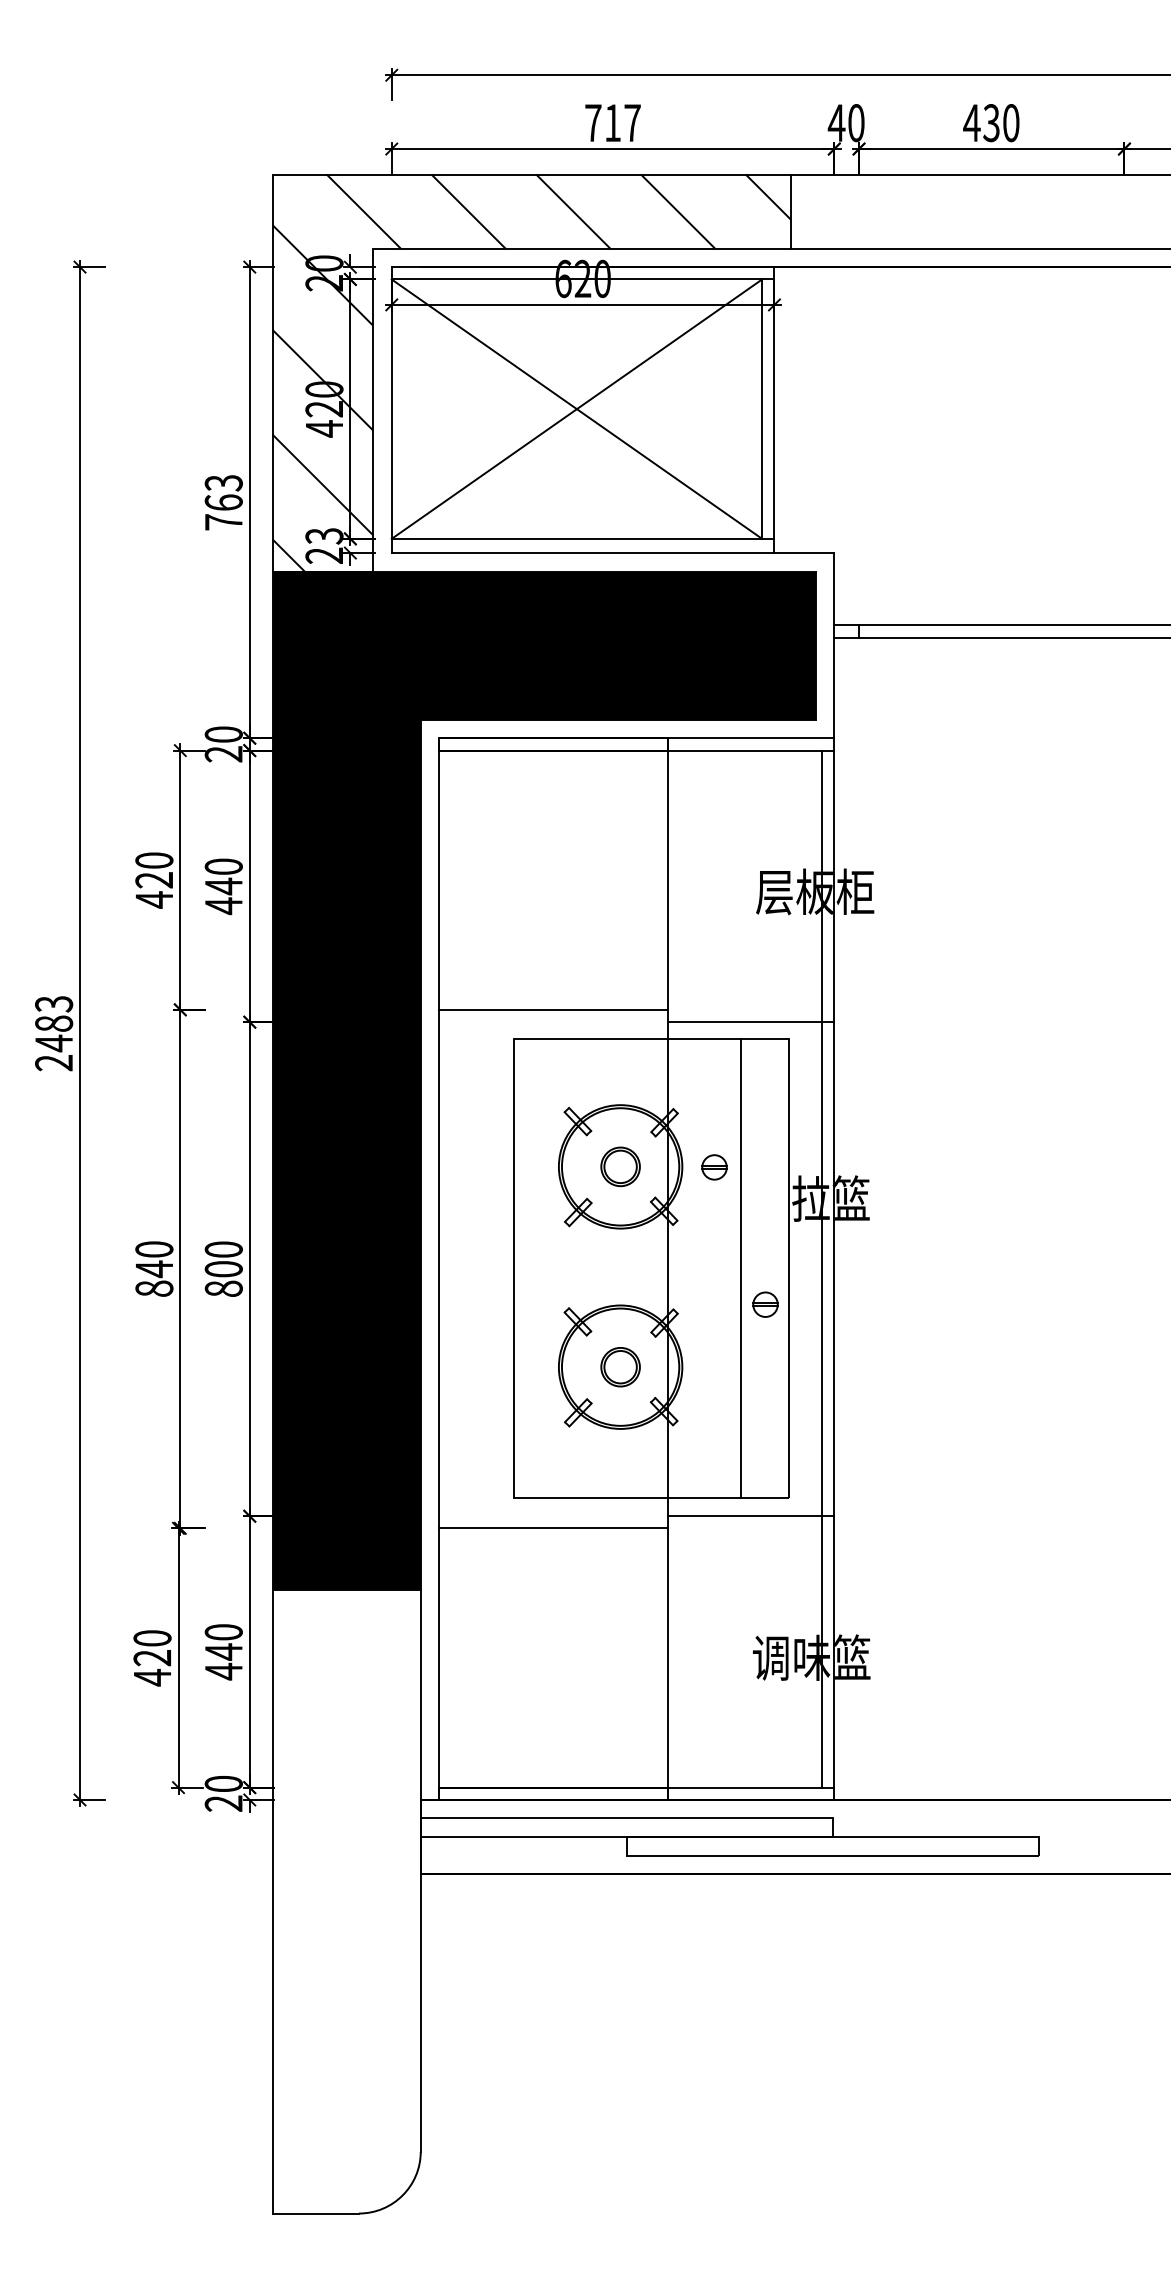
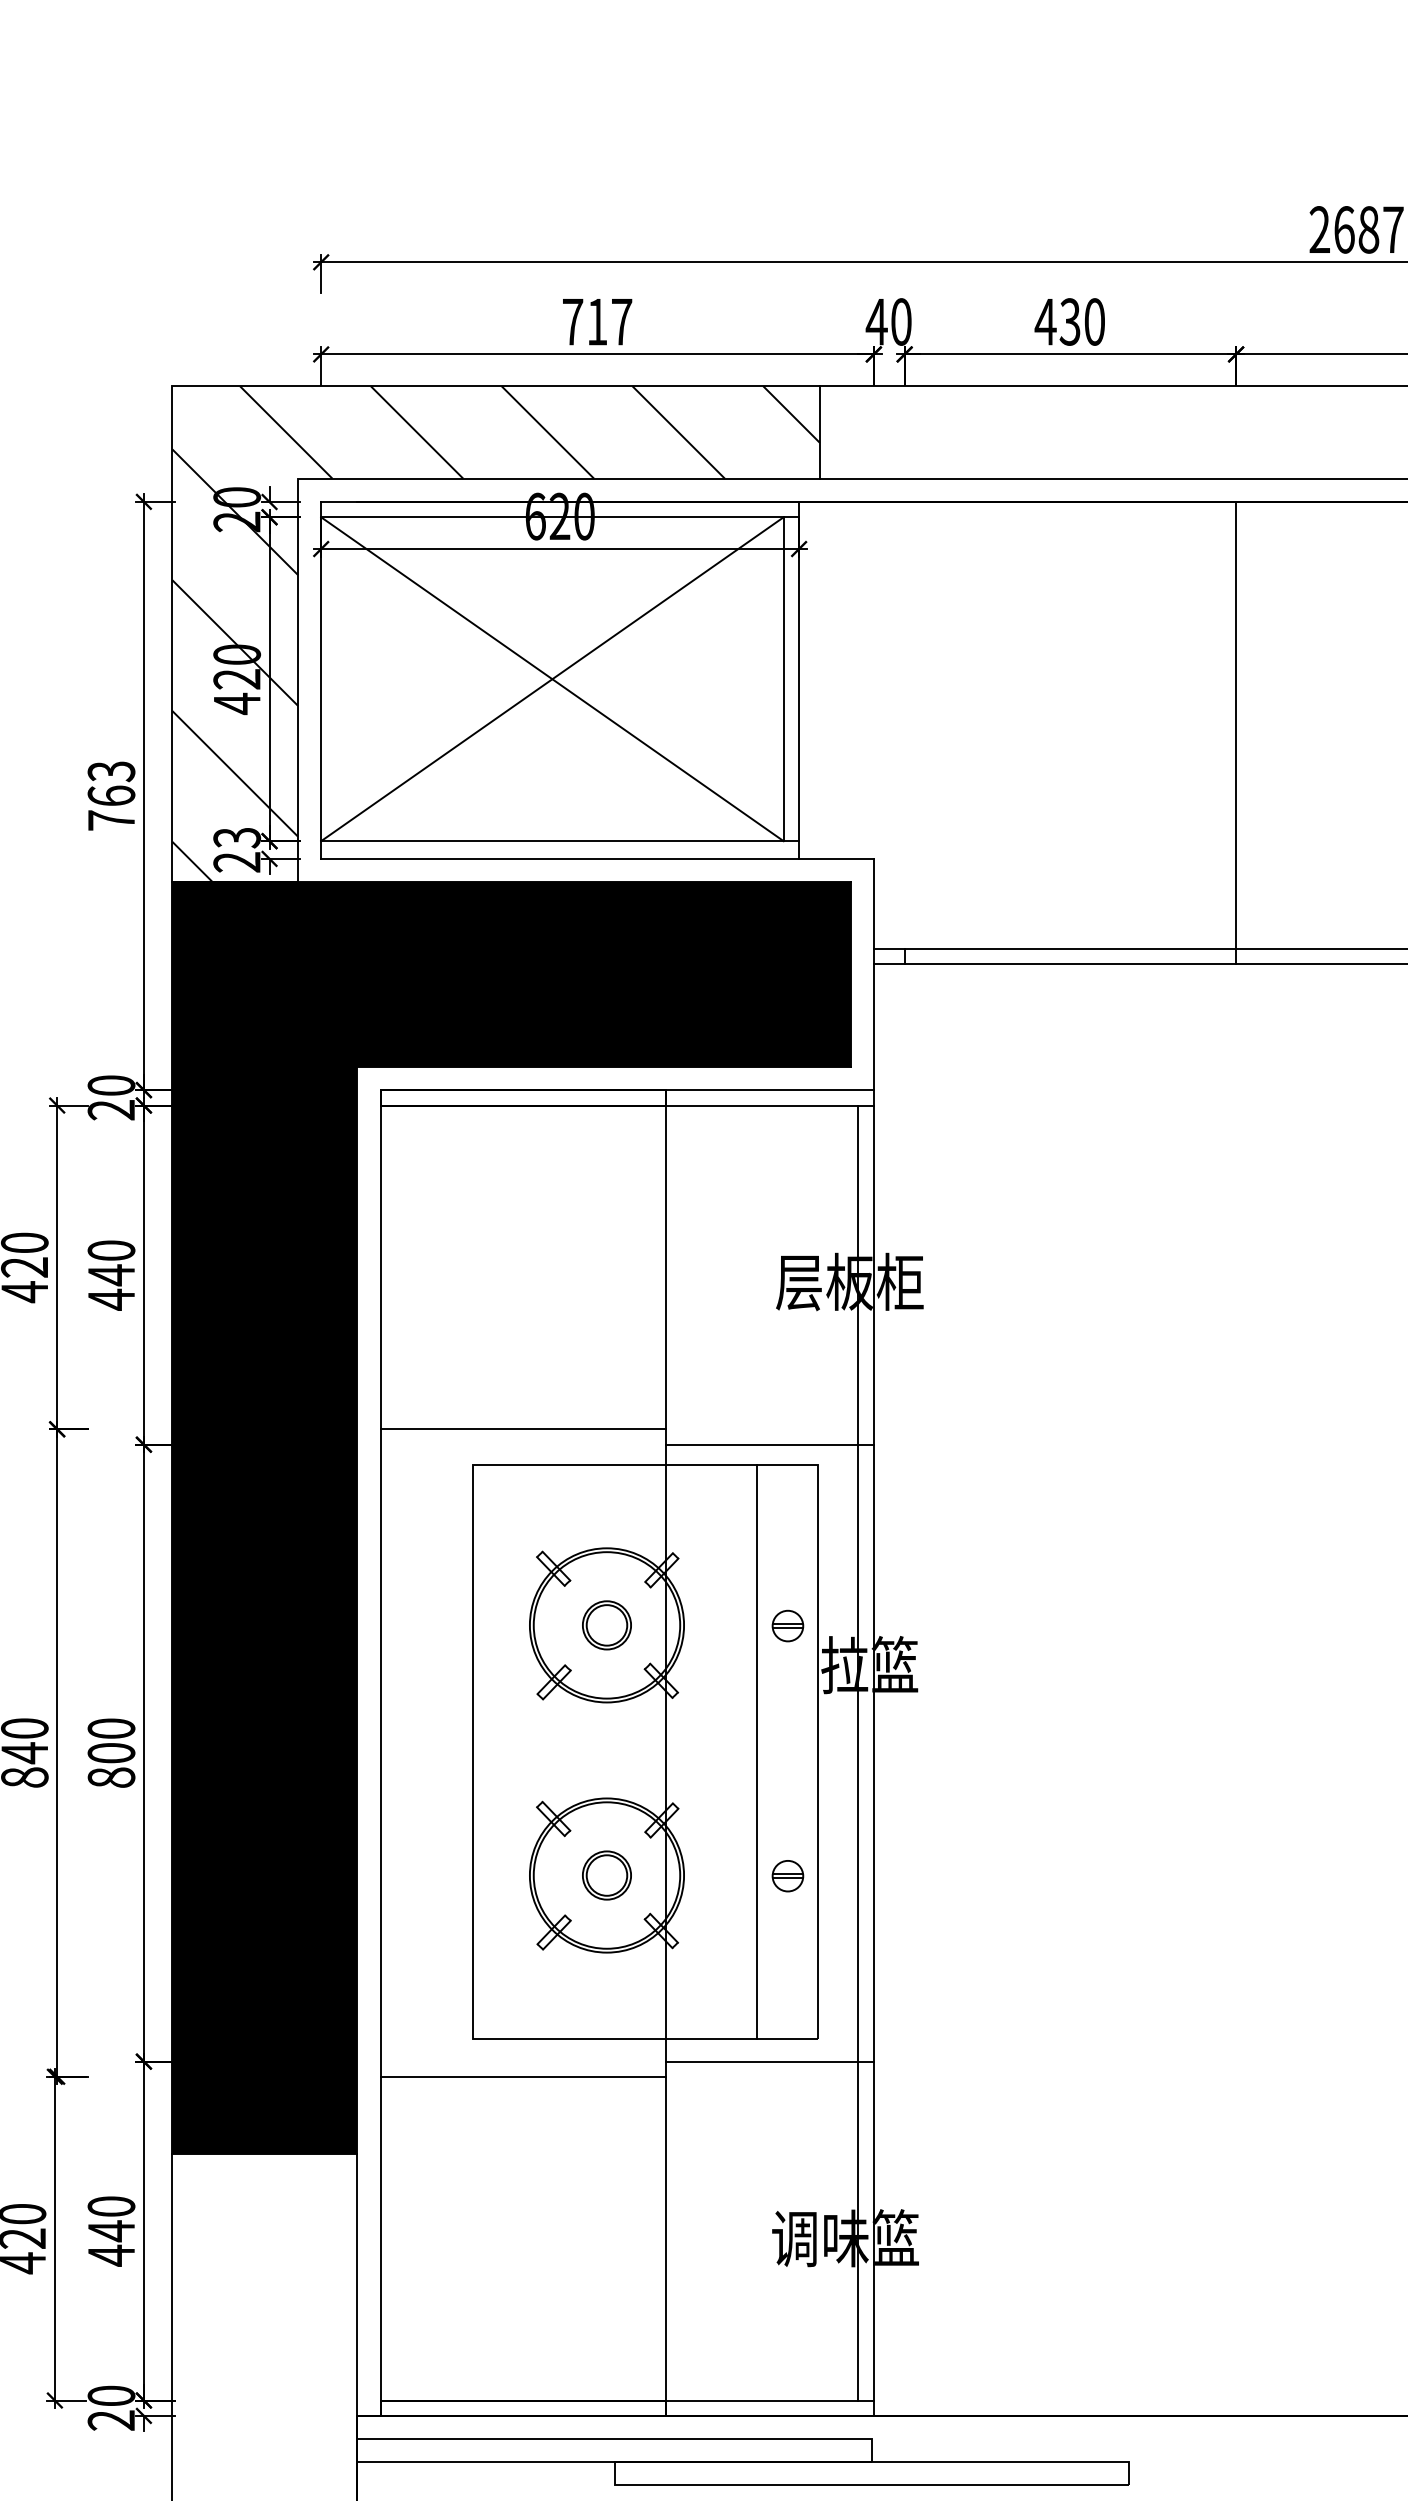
line: (1124, 452) -> (1236, 733), added
part: (714, 1167) -> (787, 1626), moved
part: (765, 1304) -> (787, 1875), moved

